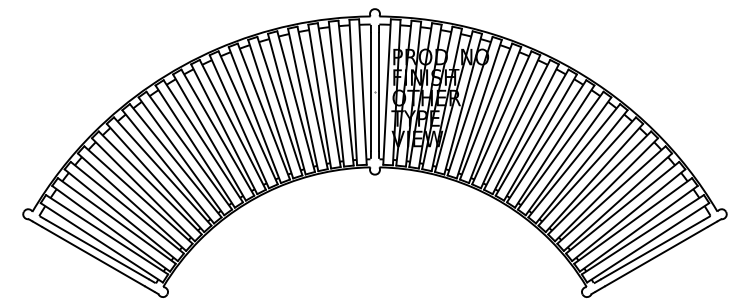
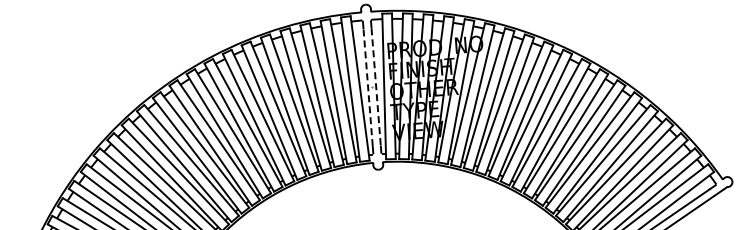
line: (370, 91) -> (367, 87), solid -> dashed
line: (379, 91) -> (376, 86), solid -> dashed

